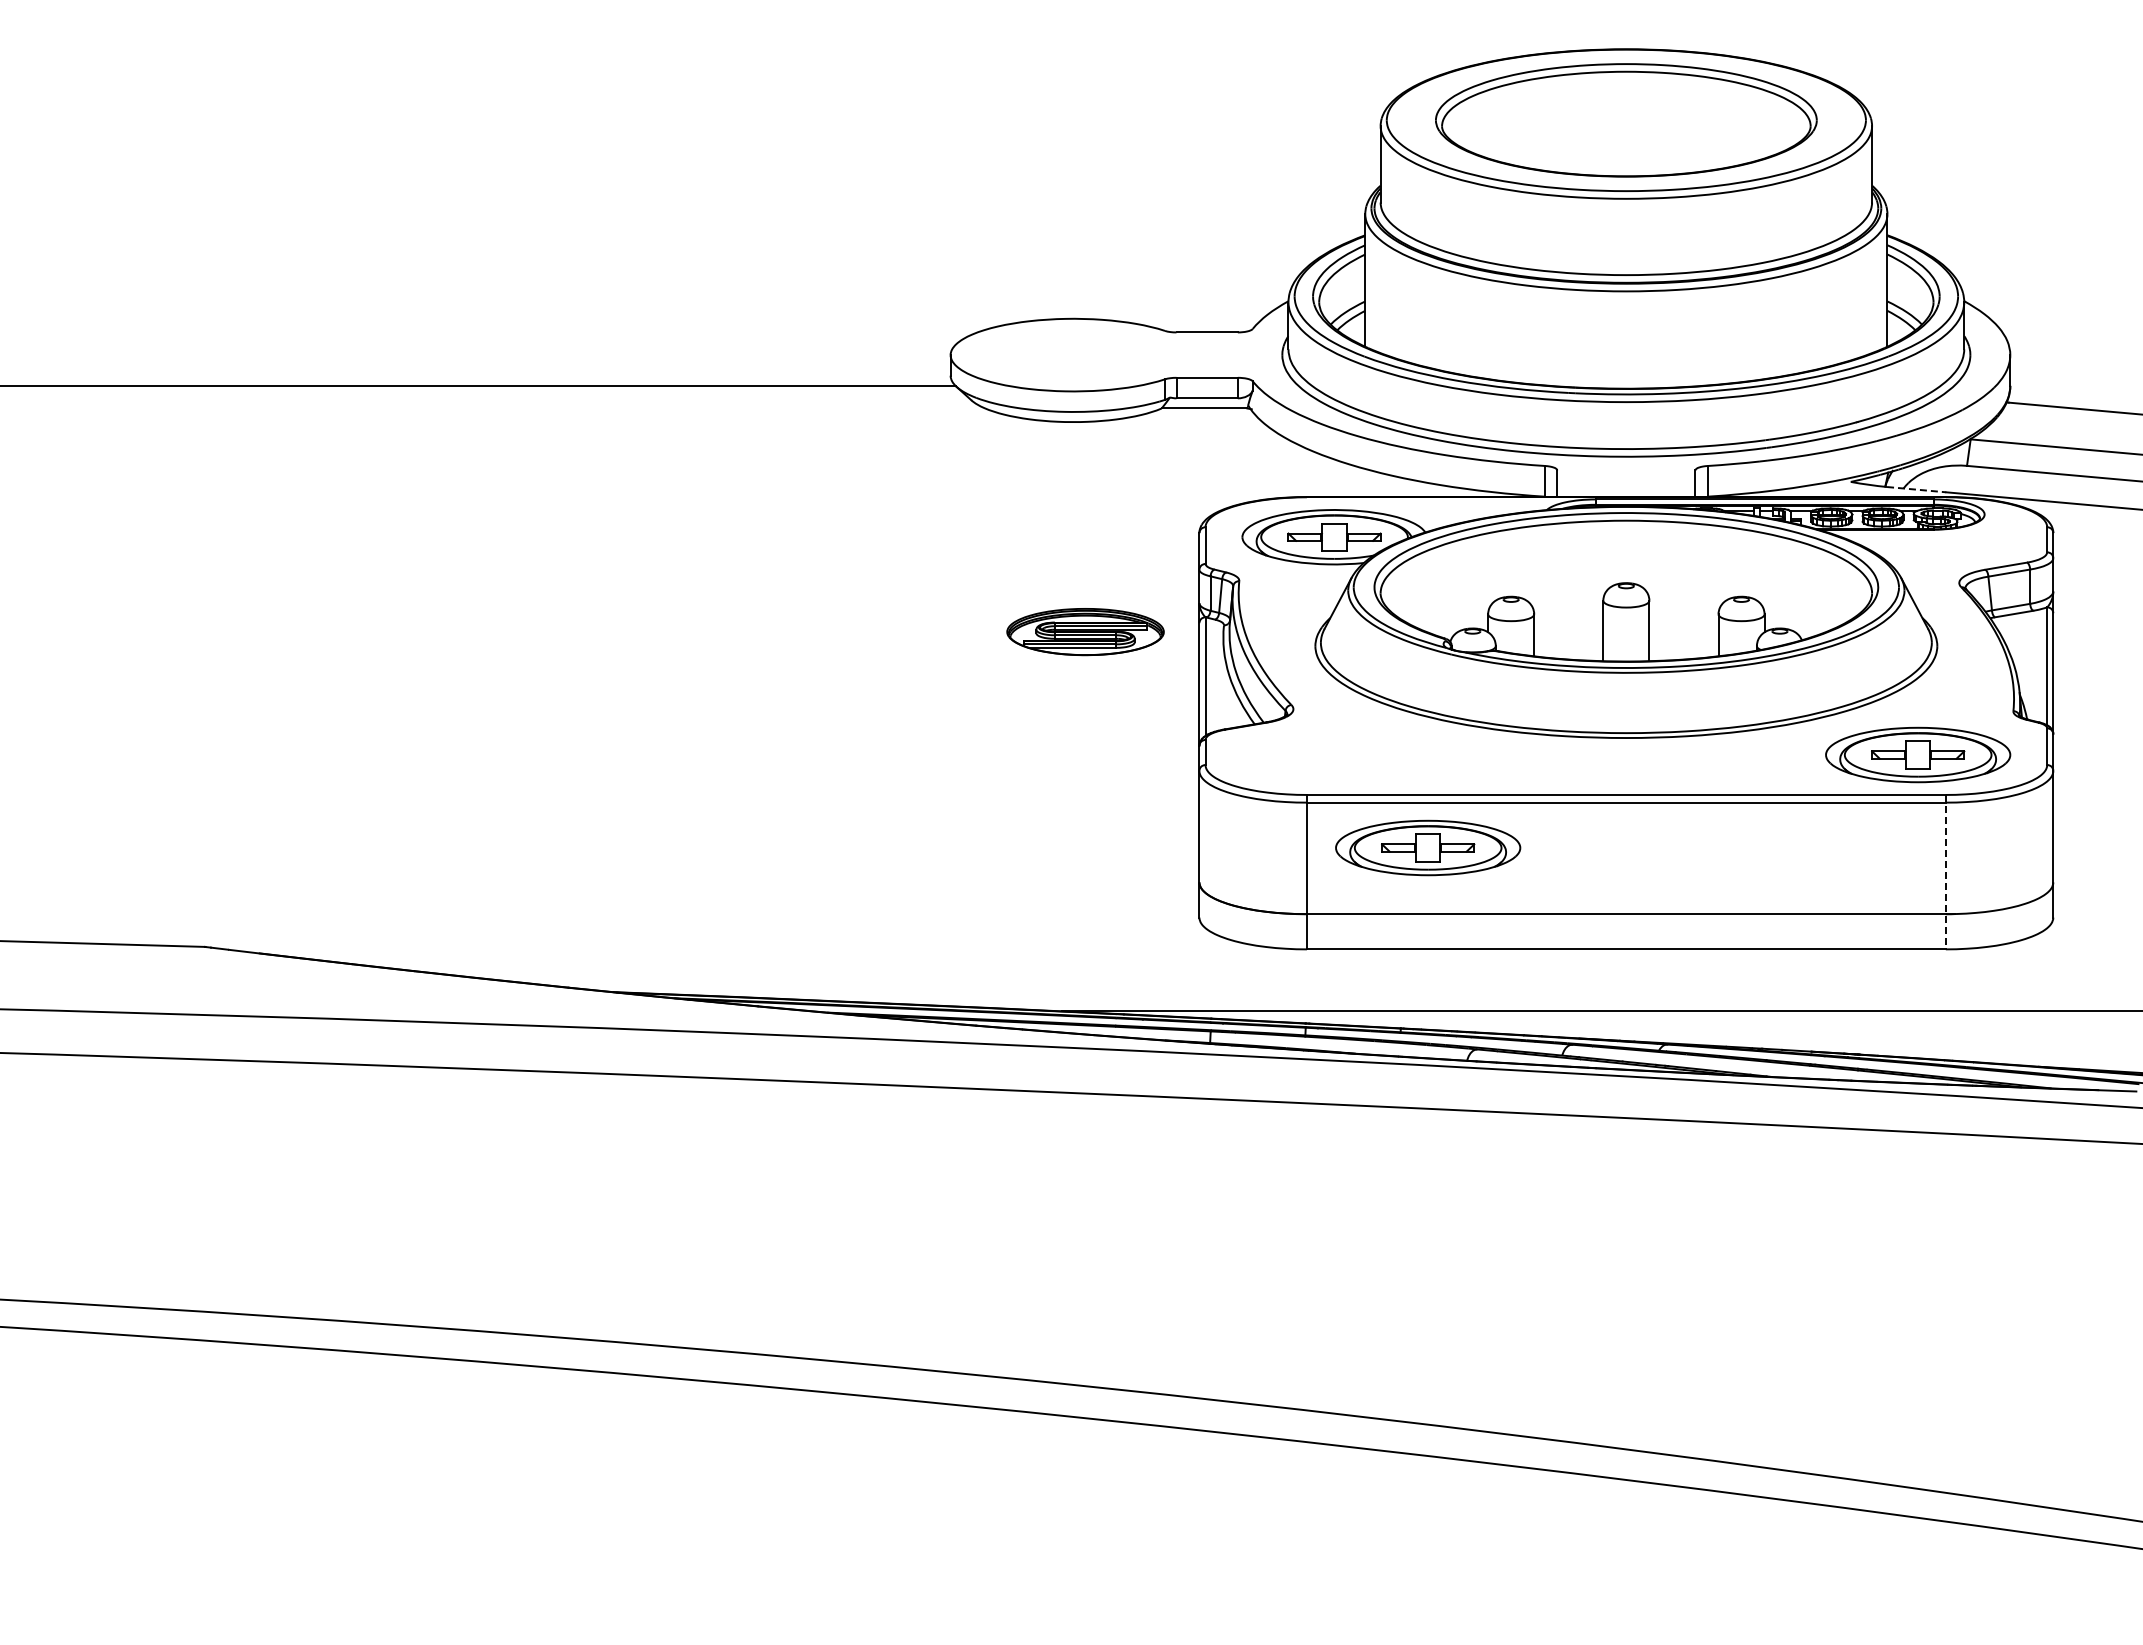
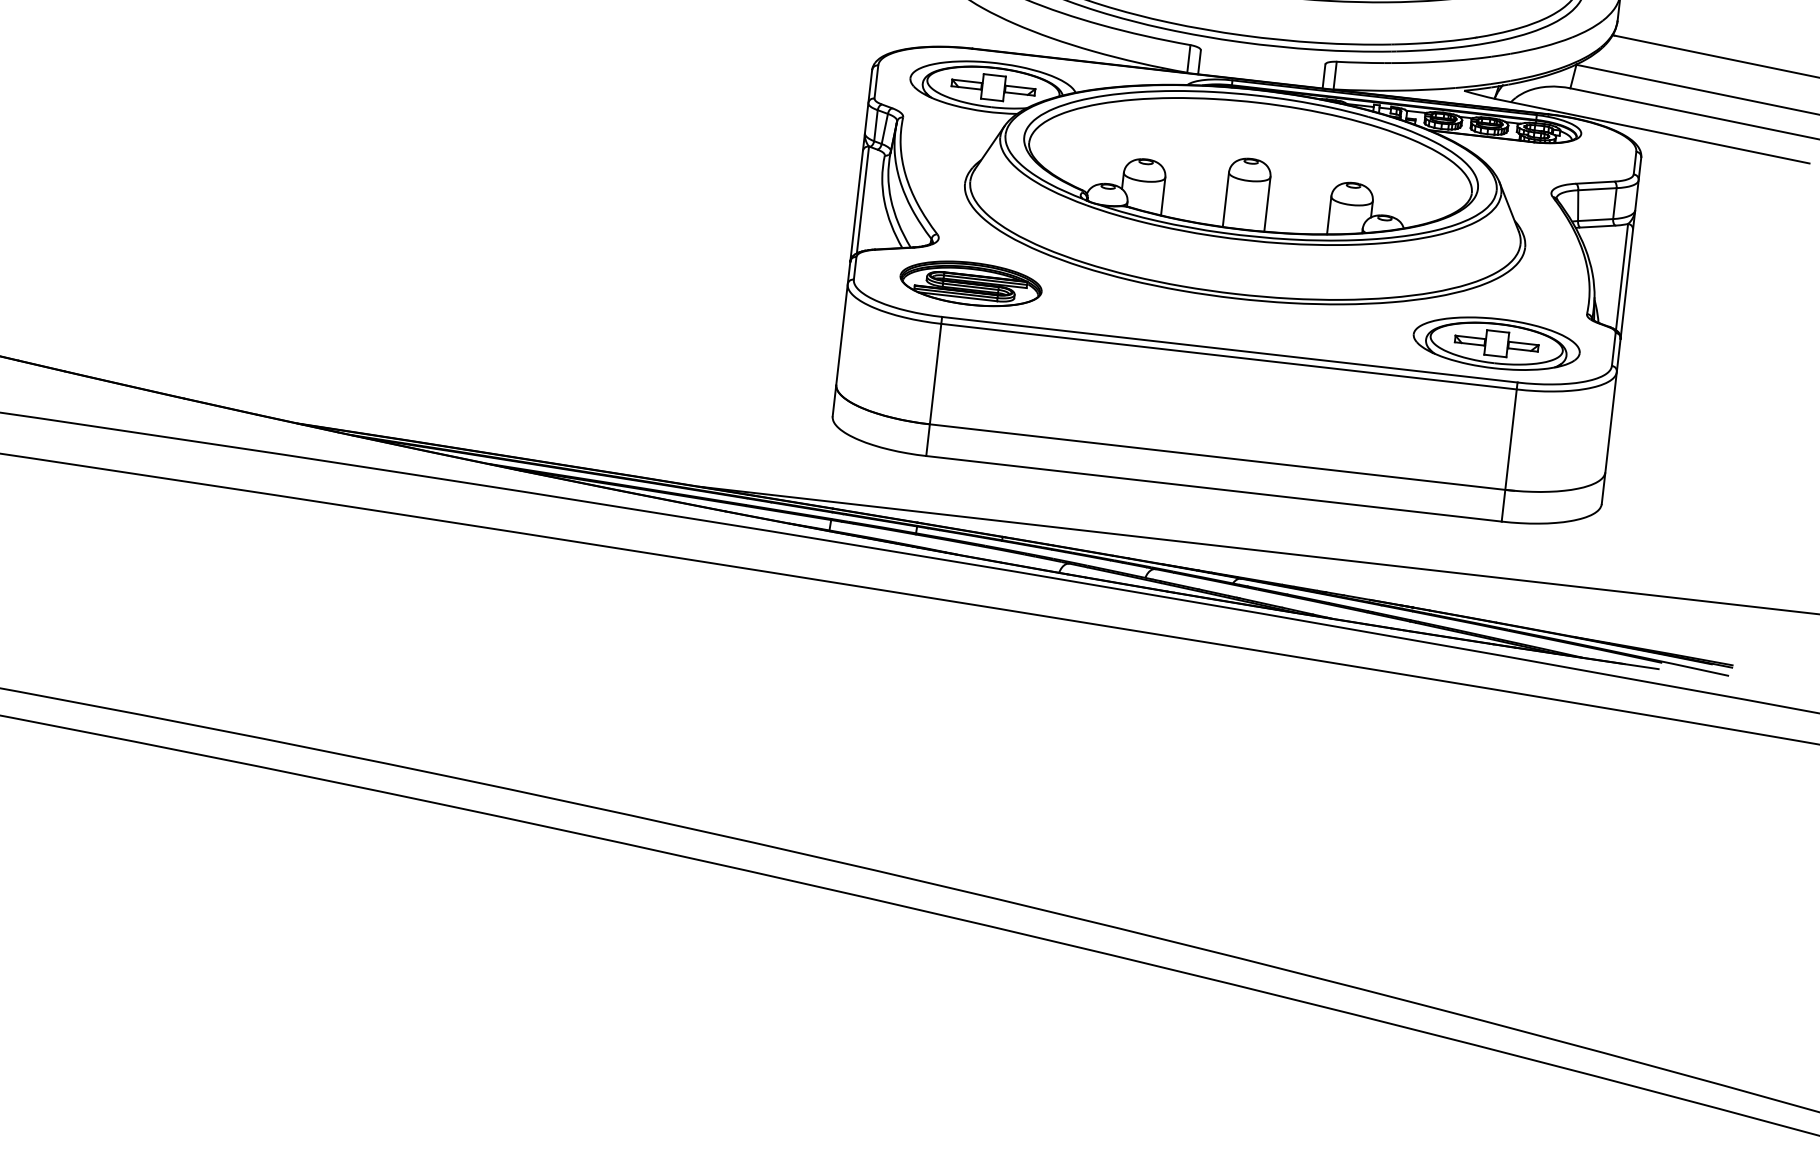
line: (1916, 489) -> (1522, 104), dashed -> solid
part: (1085, 632) -> (971, 284), moved
part: (1428, 847) -> (1046, 376), removed
line: (1945, 872) -> (1509, 452), dashed -> solid

